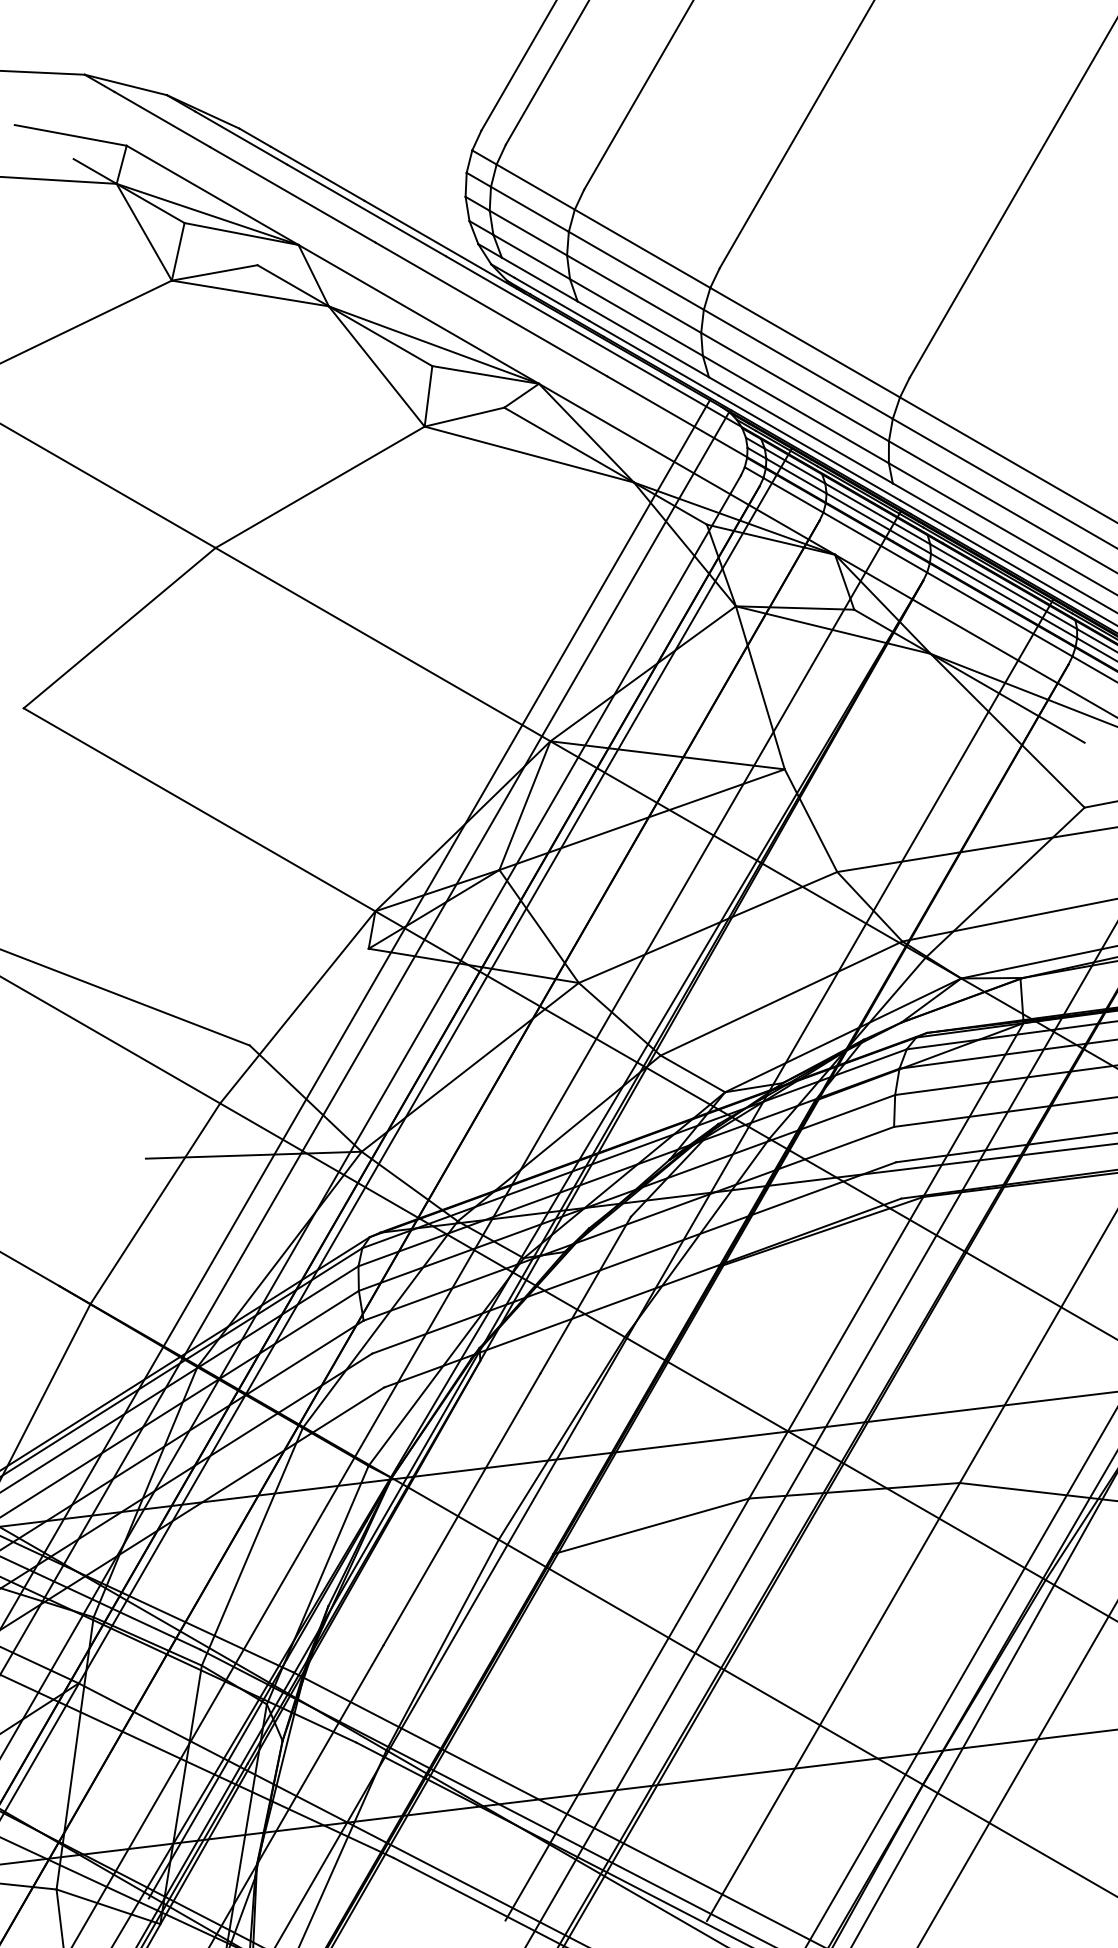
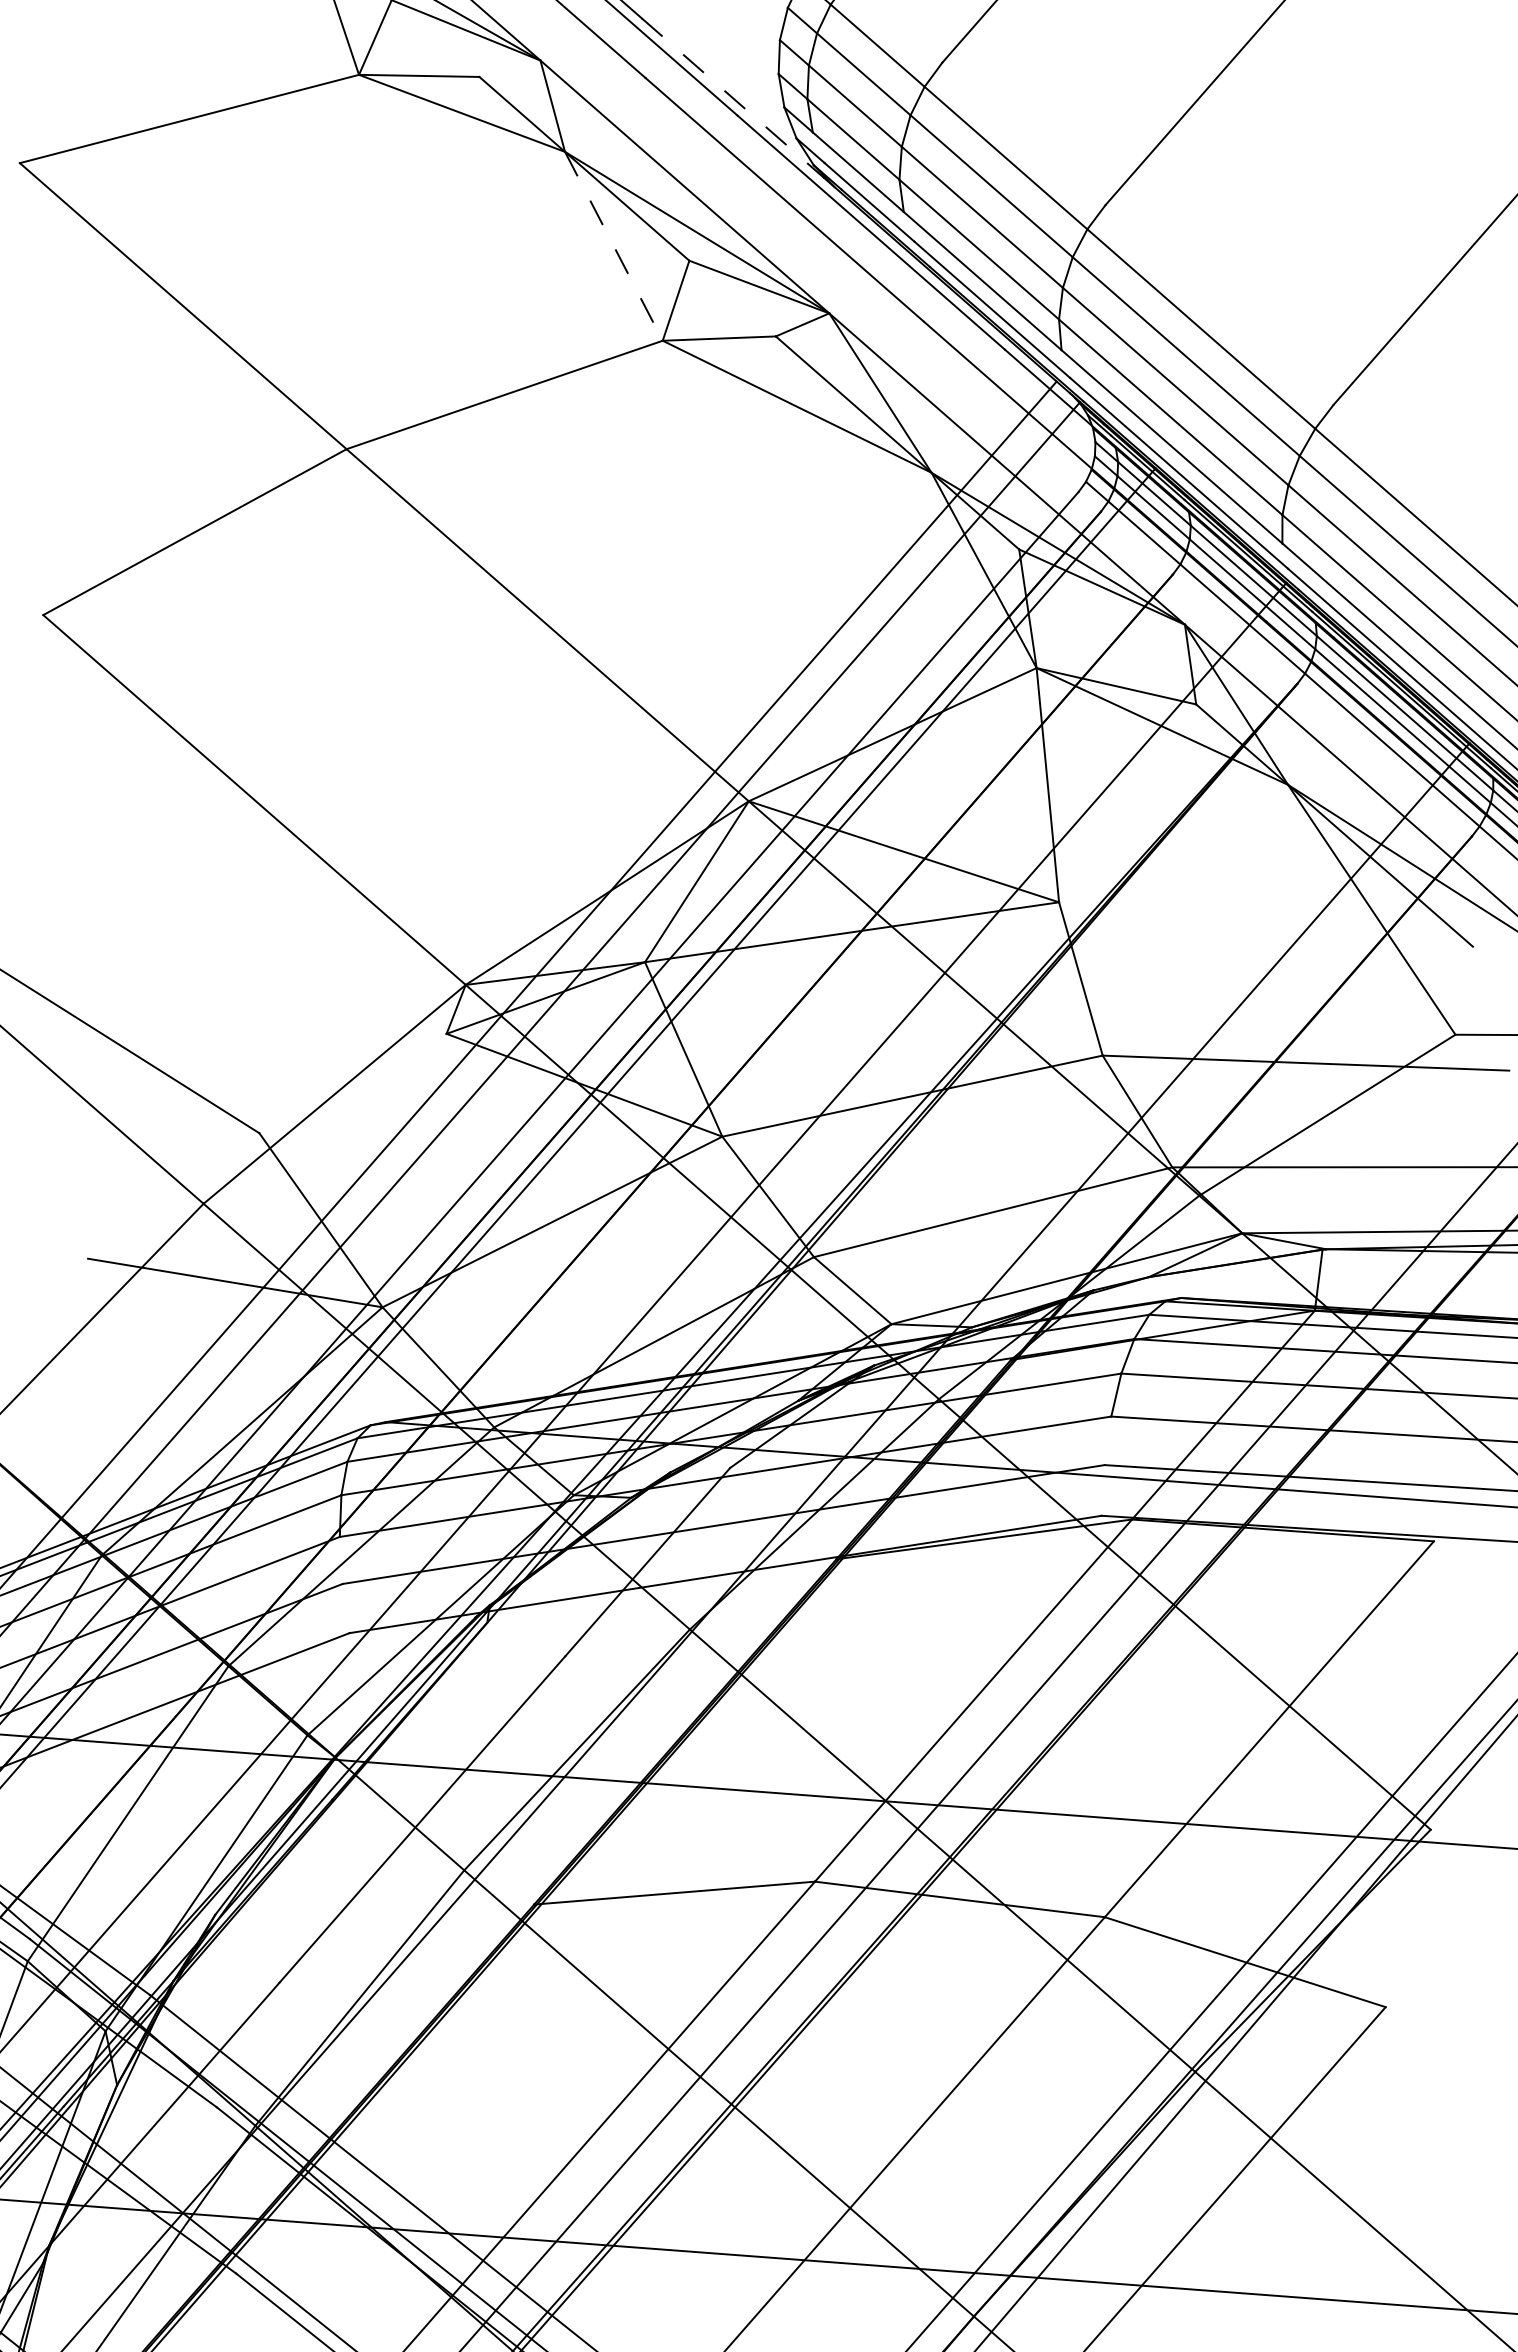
line: (440, 244) -> (733, 97), solid -> dashed
line: (376, 366) -> (613, 246), solid -> dashed

